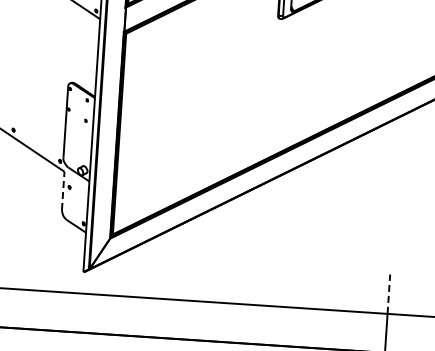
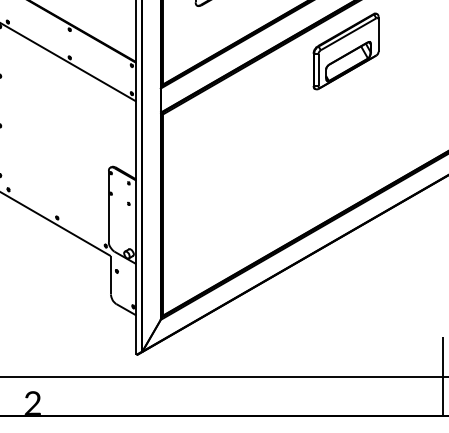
line: (62, 190) -> (110, 274), dashed -> solid
line: (388, 293) -> (442, 356), dashed -> solid

